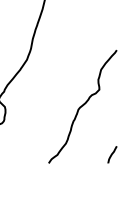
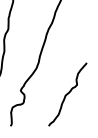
curve: (112, 155) -> (84, 121), removed

